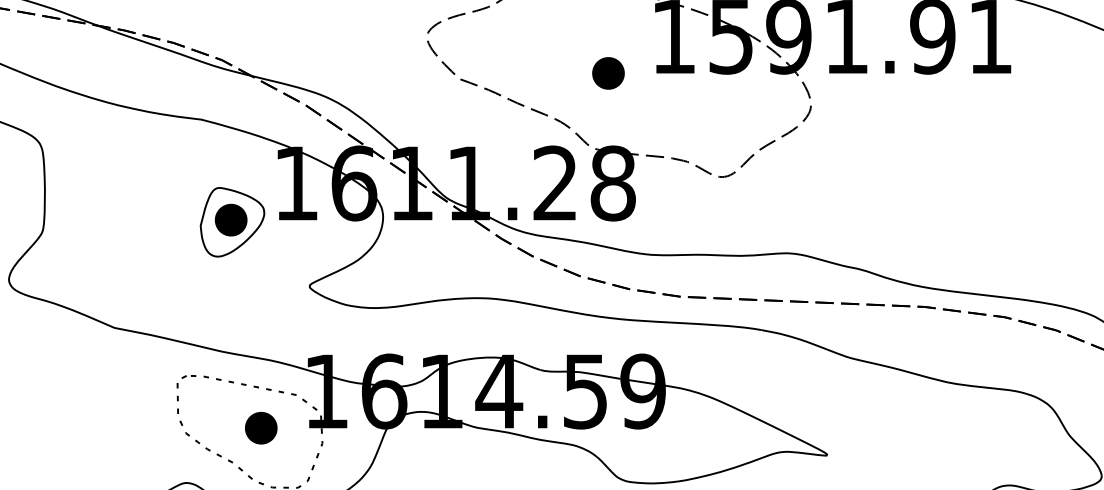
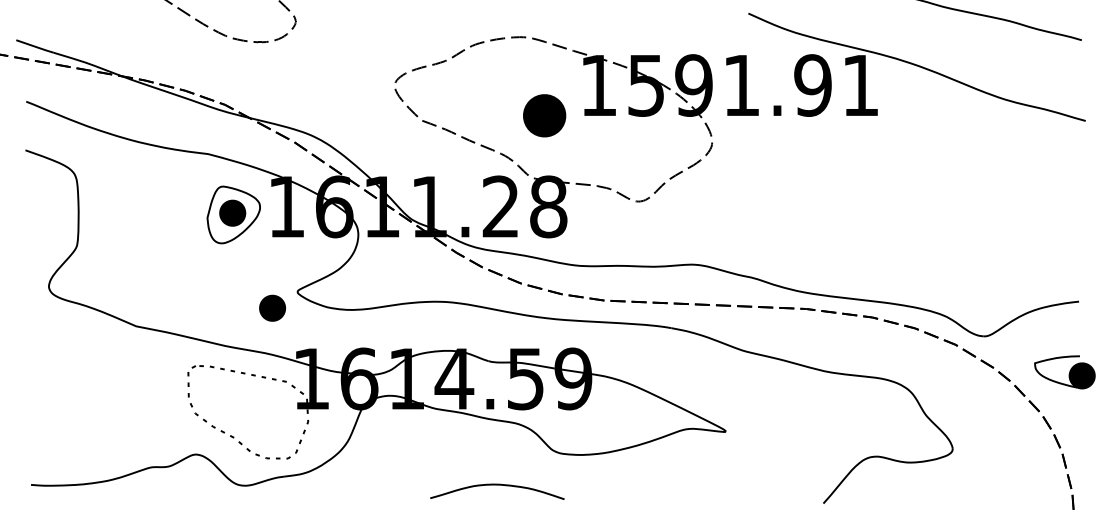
part: (608, 72) -> (544, 115), size x1.6
part: (232, 221) -> (233, 214), moved
part: (261, 427) -> (272, 307), moved

